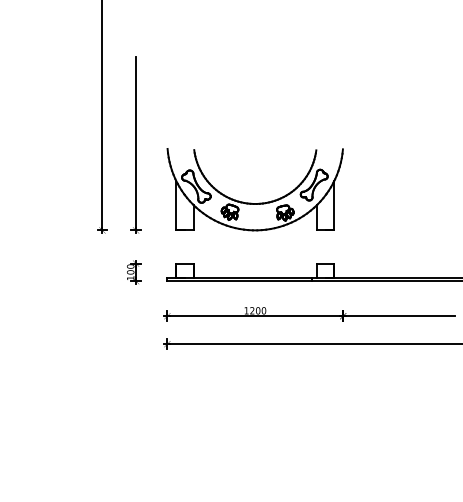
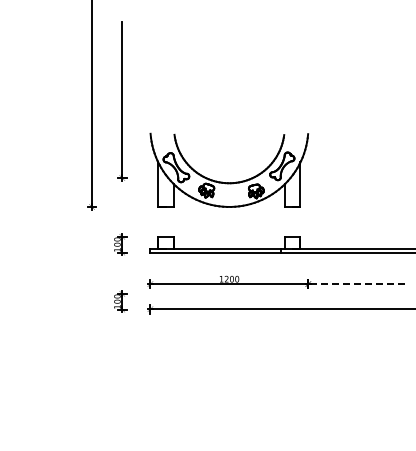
part: (136, 145) -> (122, 101), moved
line: (401, 316) -> (360, 284), solid -> dashed
part: (134, 335) -> (120, 301), added

